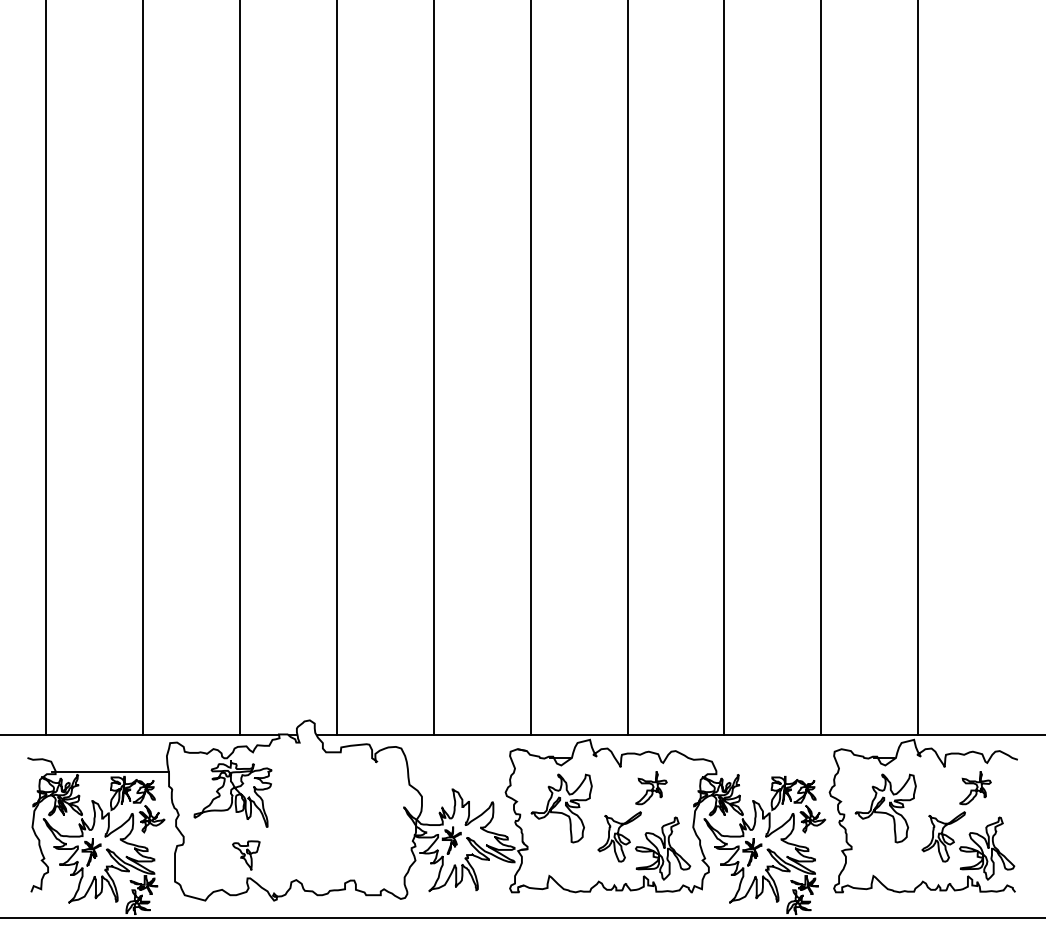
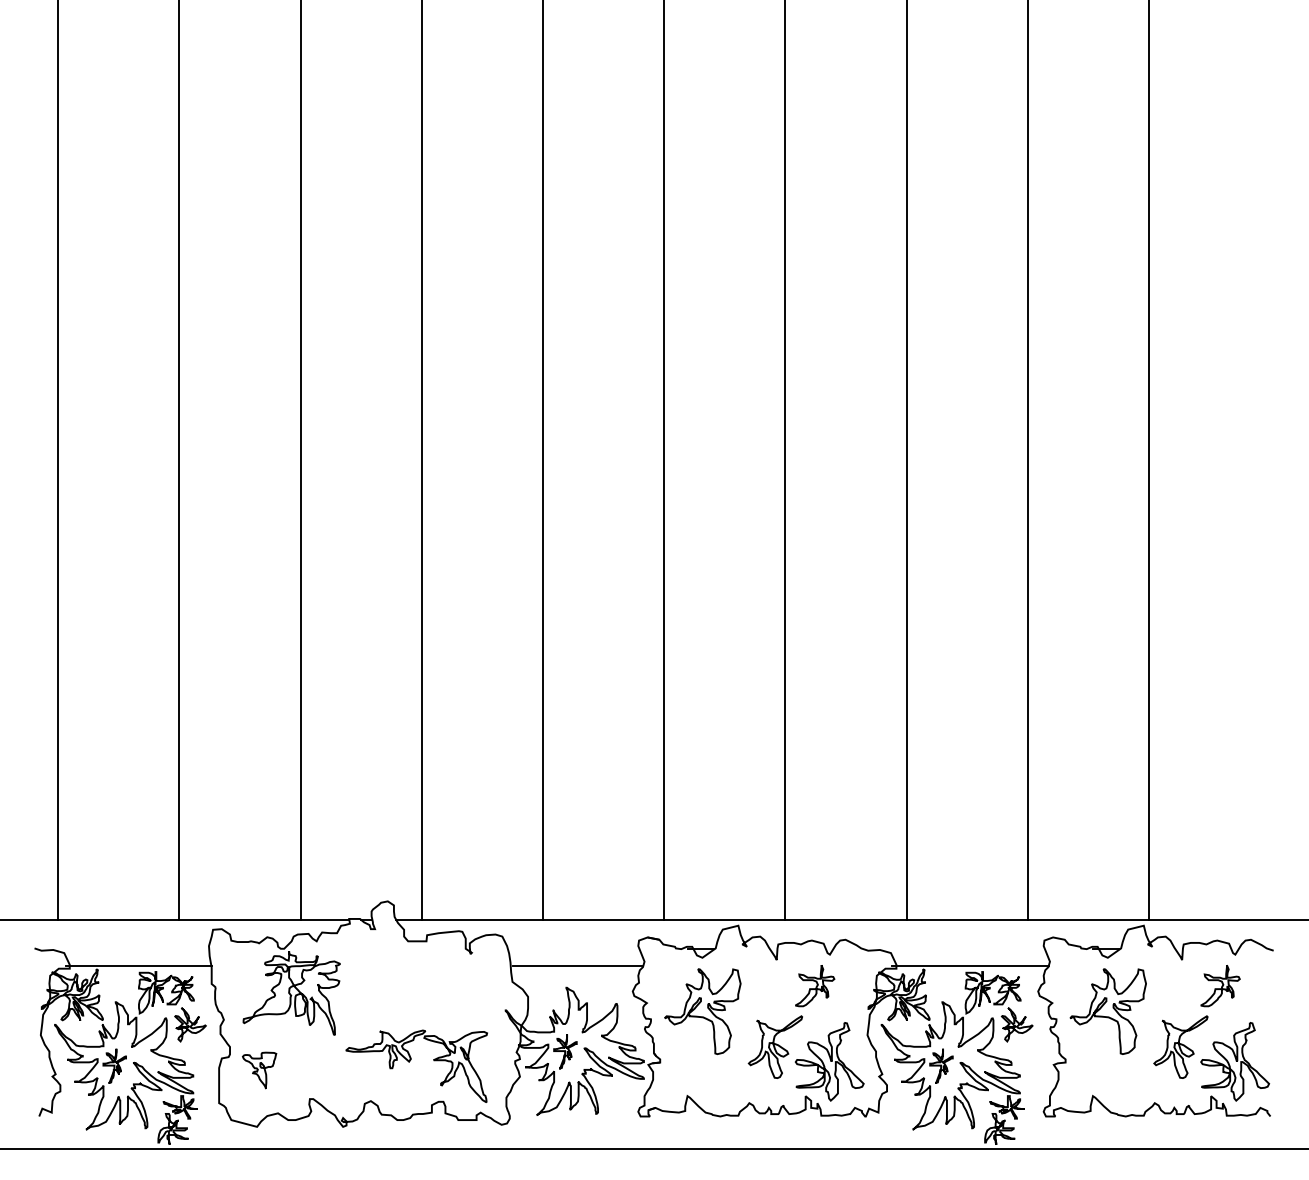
line: (461, 771) -> (577, 965), added
line: (775, 771) -> (970, 965), added
part: (327, 849) -> (409, 1062), added
part: (246, 855) -> (259, 1070), moved

